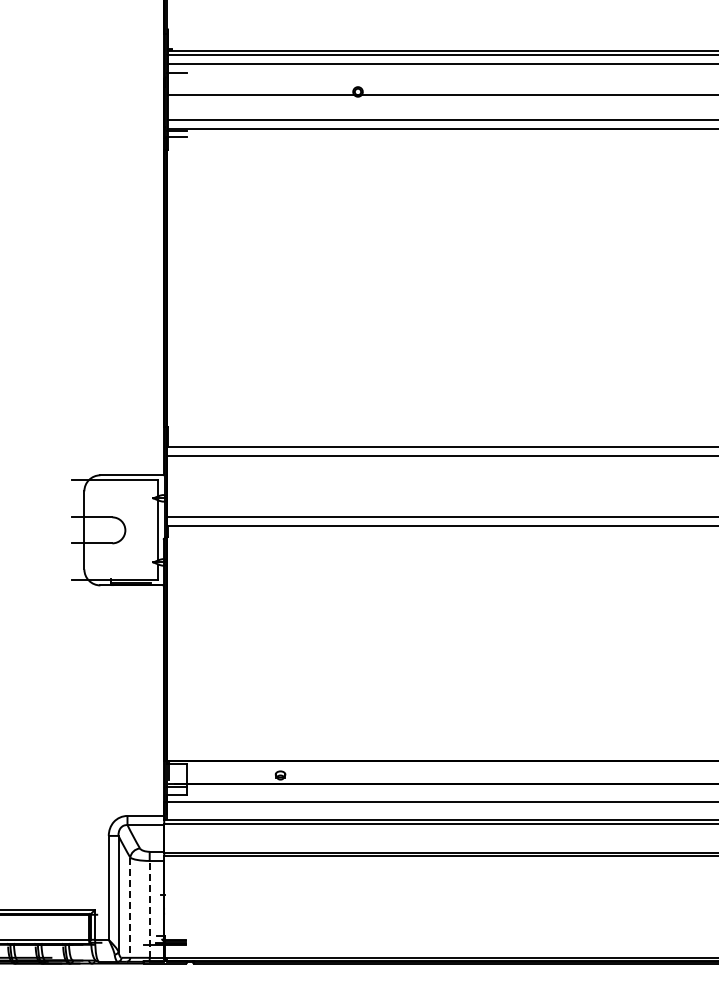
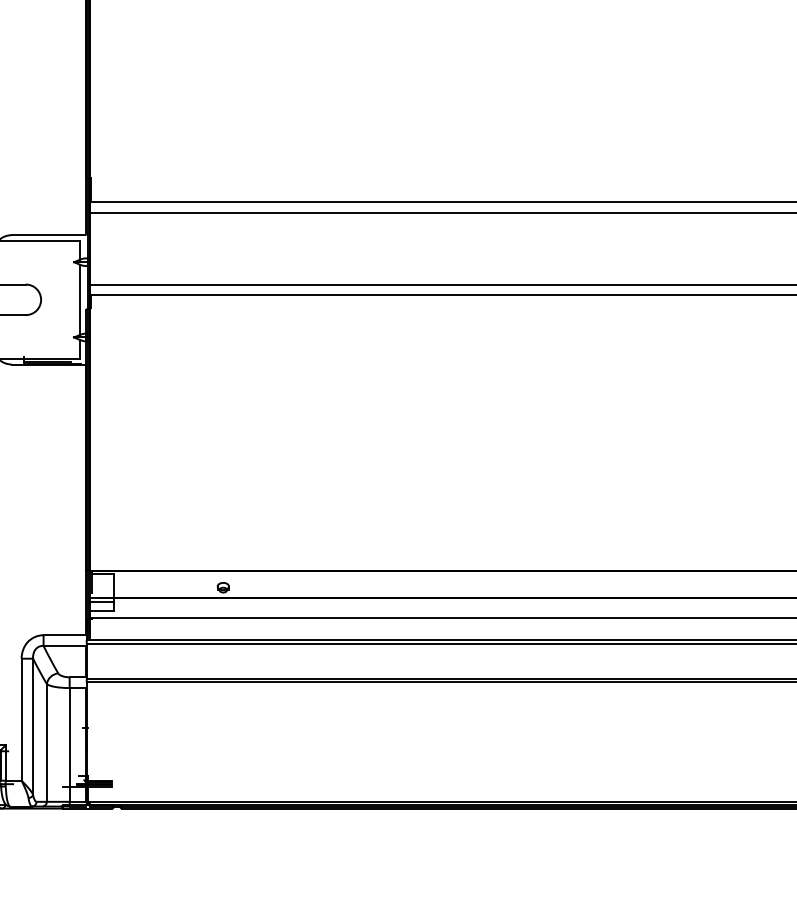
line: (130, 908) -> (47, 743), dashed -> solid
line: (149, 908) -> (69, 743), dashed -> solid

